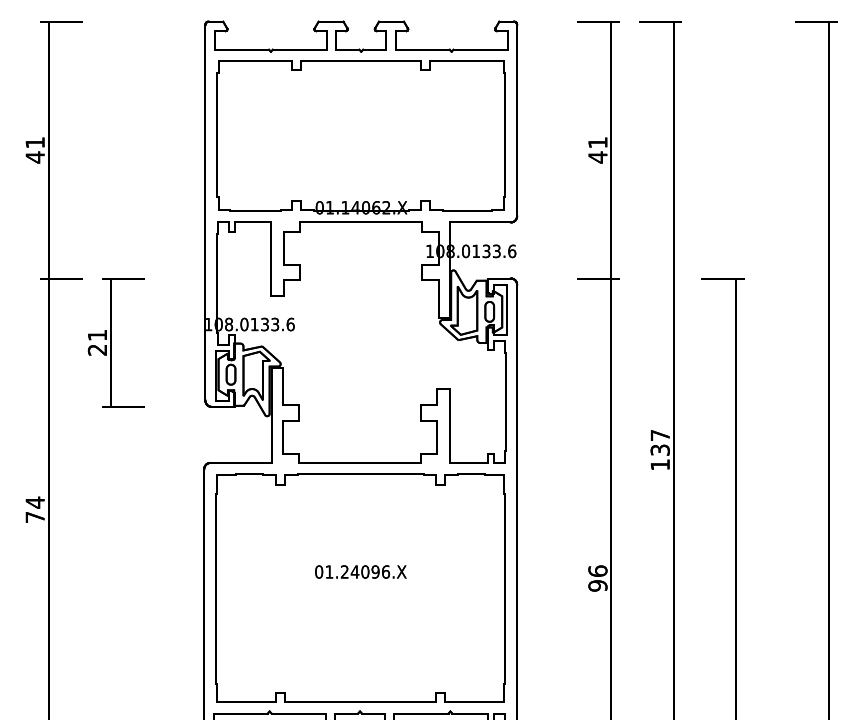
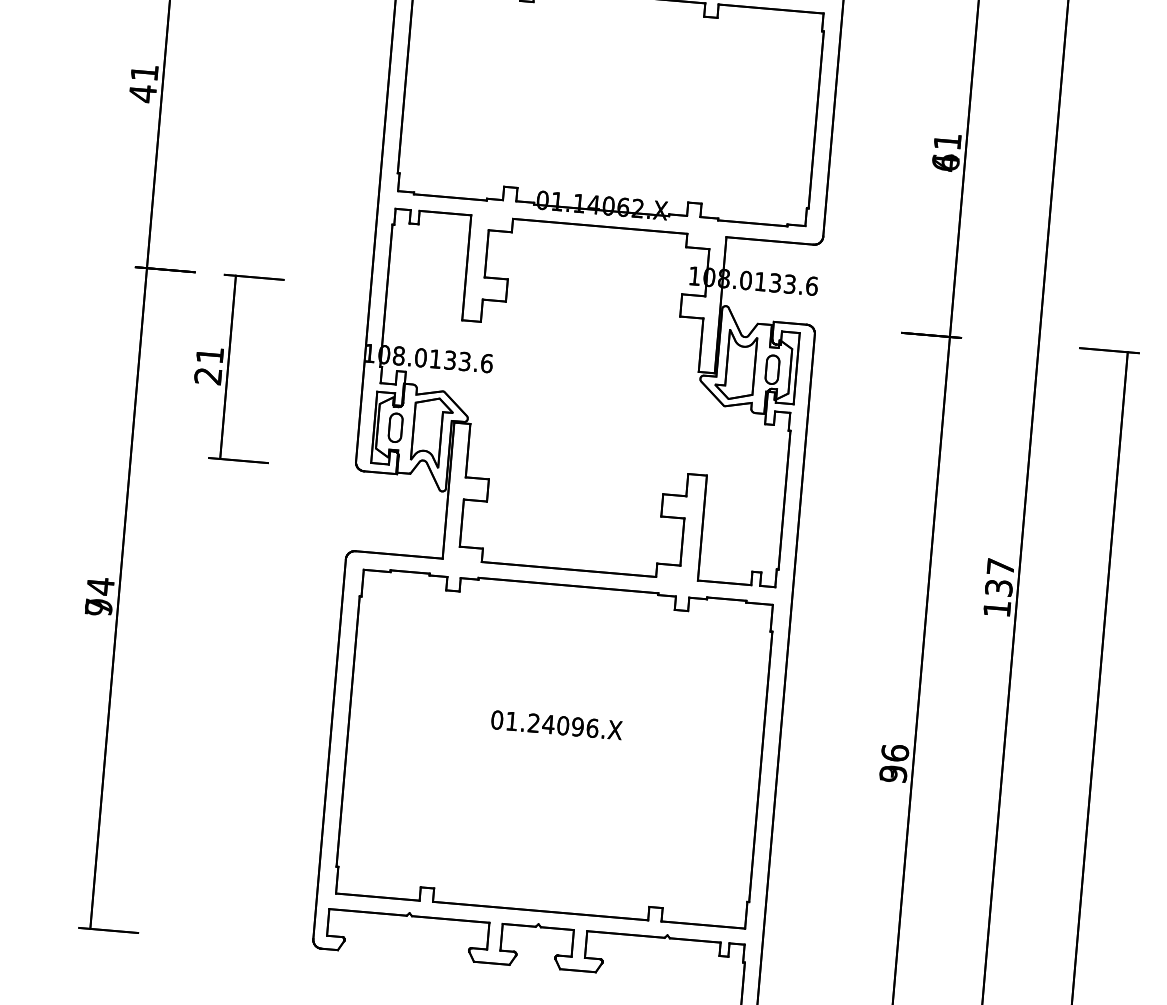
text: (597, 157) -> (945, 162), 41 -> 61
text: (34, 517) -> (97, 607), 74 -> 94
text: (597, 585) -> (892, 773), 96 -> 36

